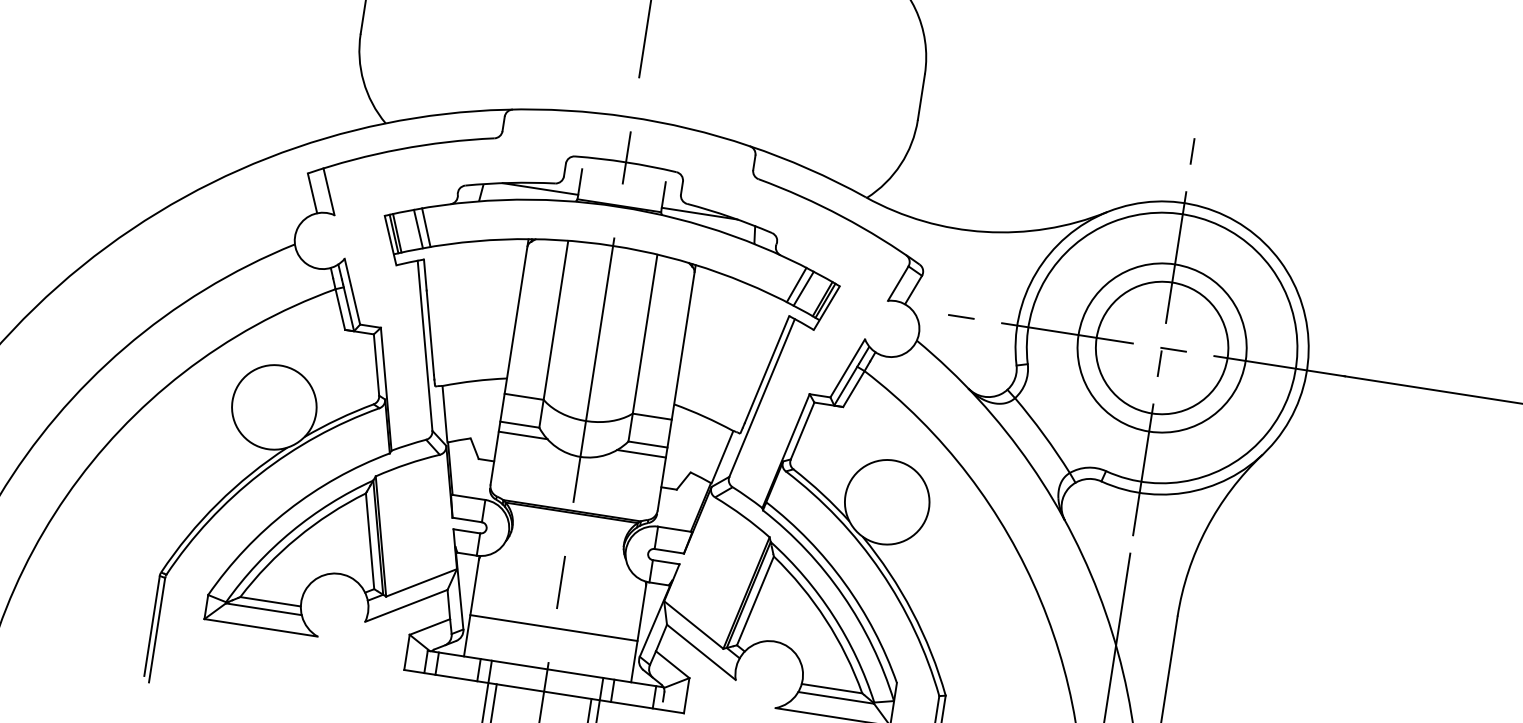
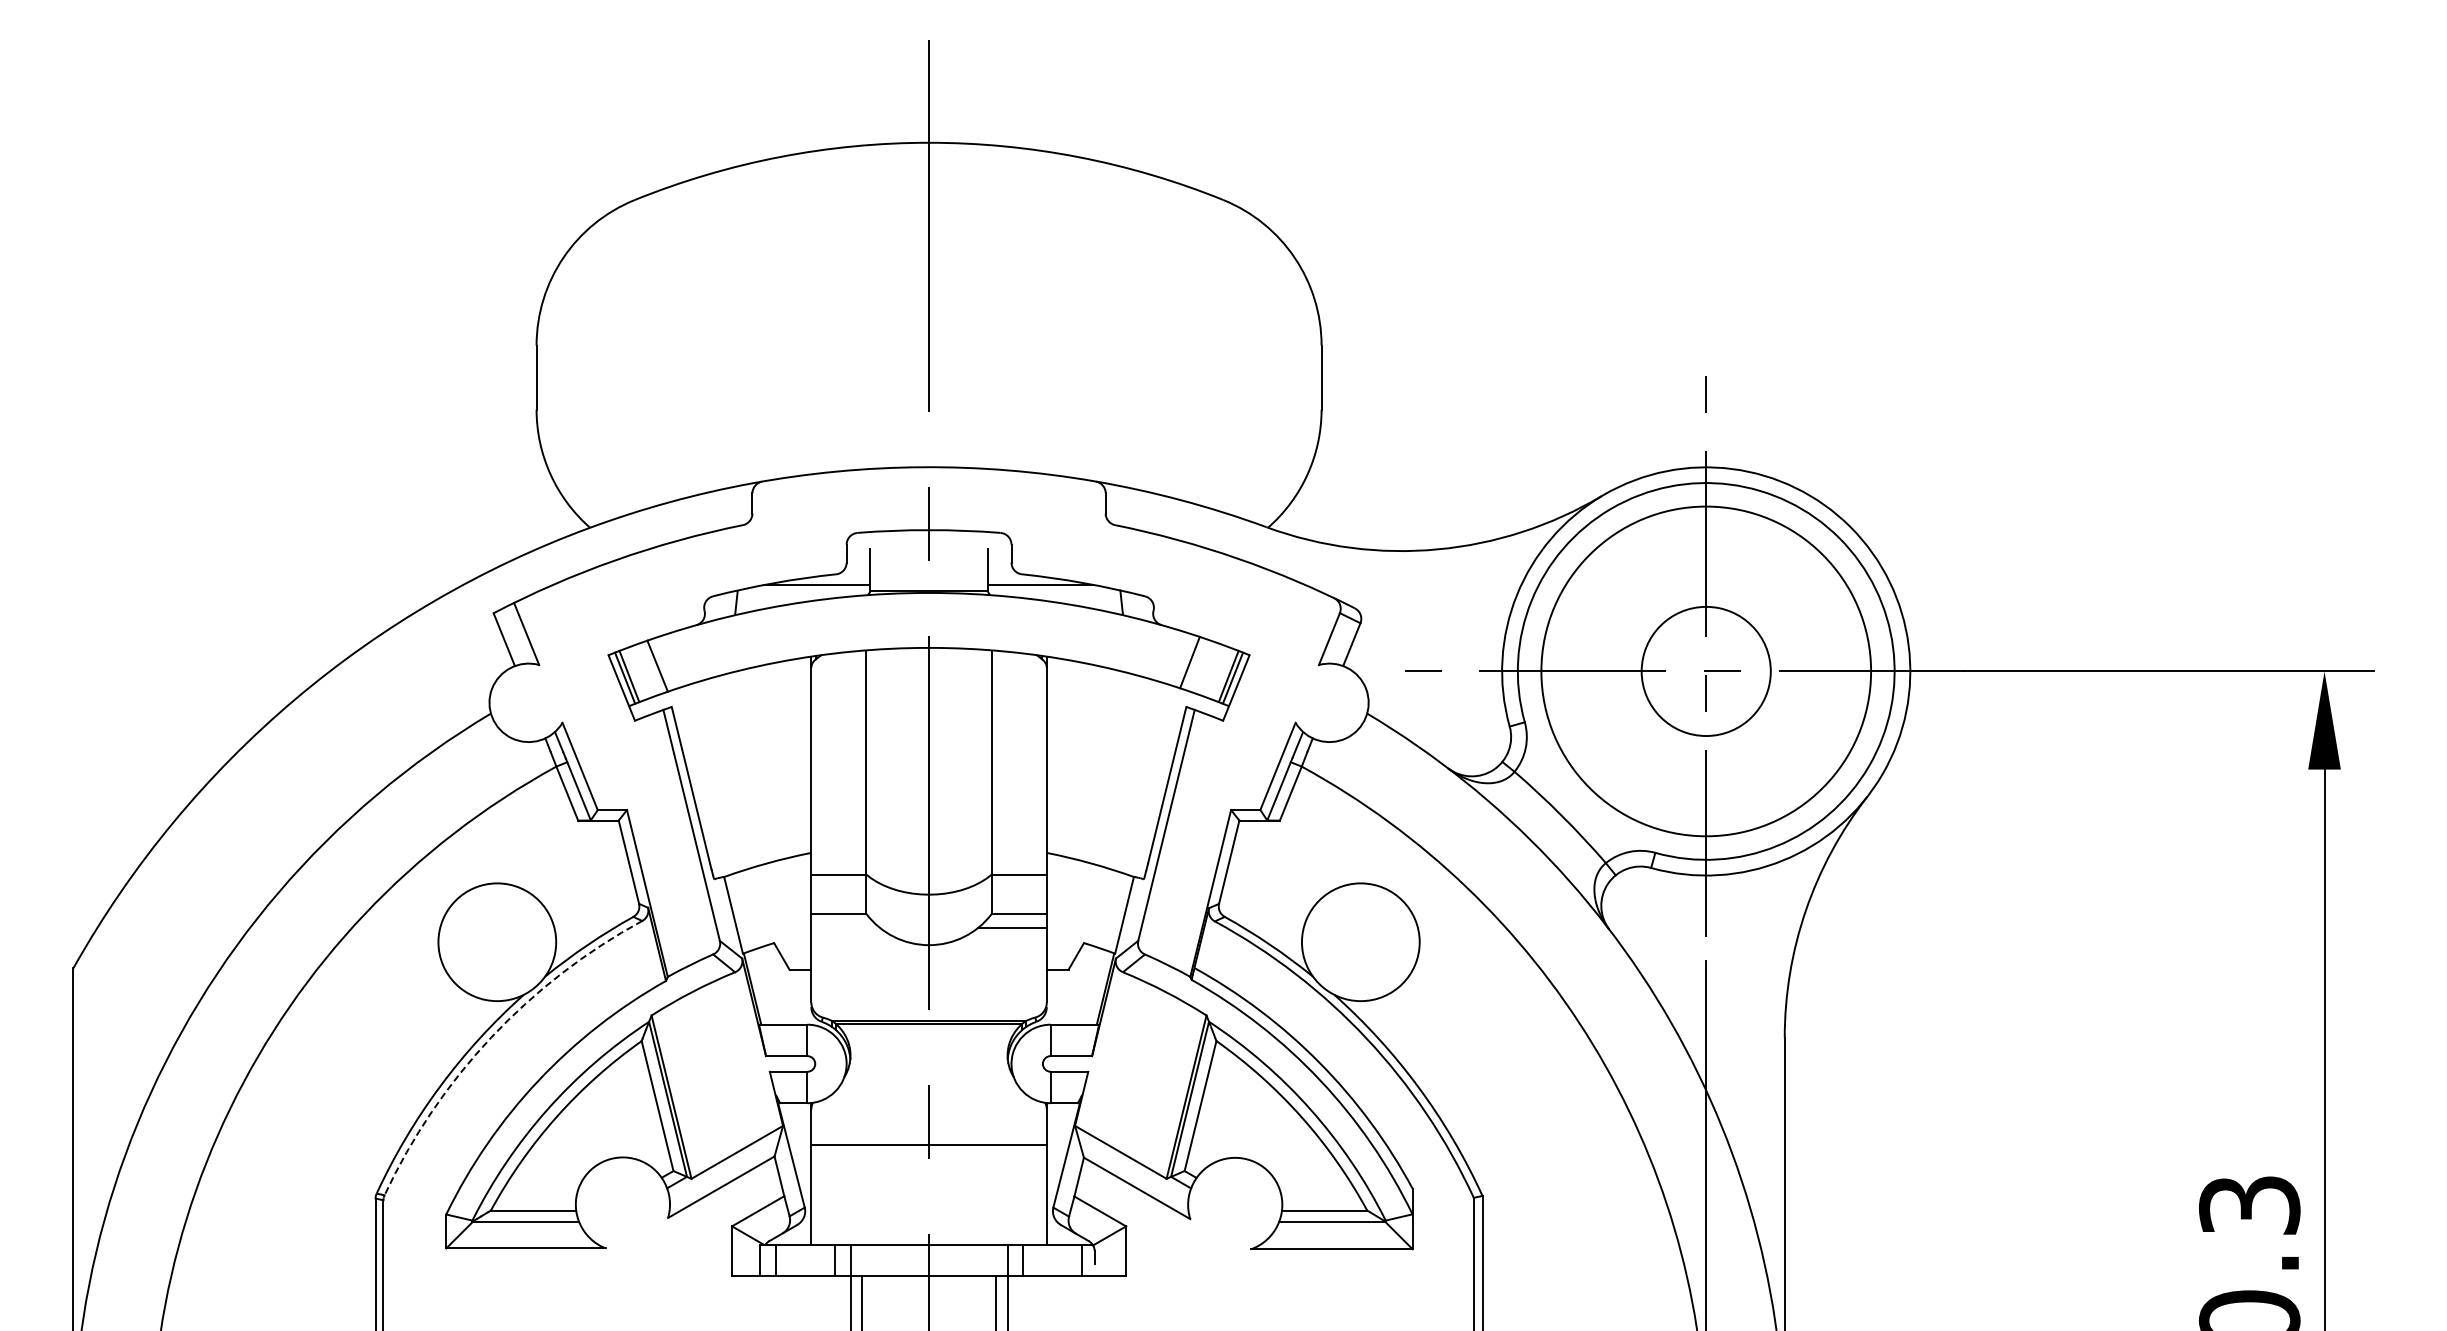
line: (426, 227) -> (668, 662), removed
line: (803, 288) -> (1200, 665), removed
circle: (1162, 348) -> (1706, 671), size x0.7
circle: (1162, 348) -> (1706, 671), size x1.4
line: (523, 435) -> (845, 927), removed
arc: (259, 474) -> (491, 1037), solid -> dashed
line: (553, 628) -> (928, 1145), moved

